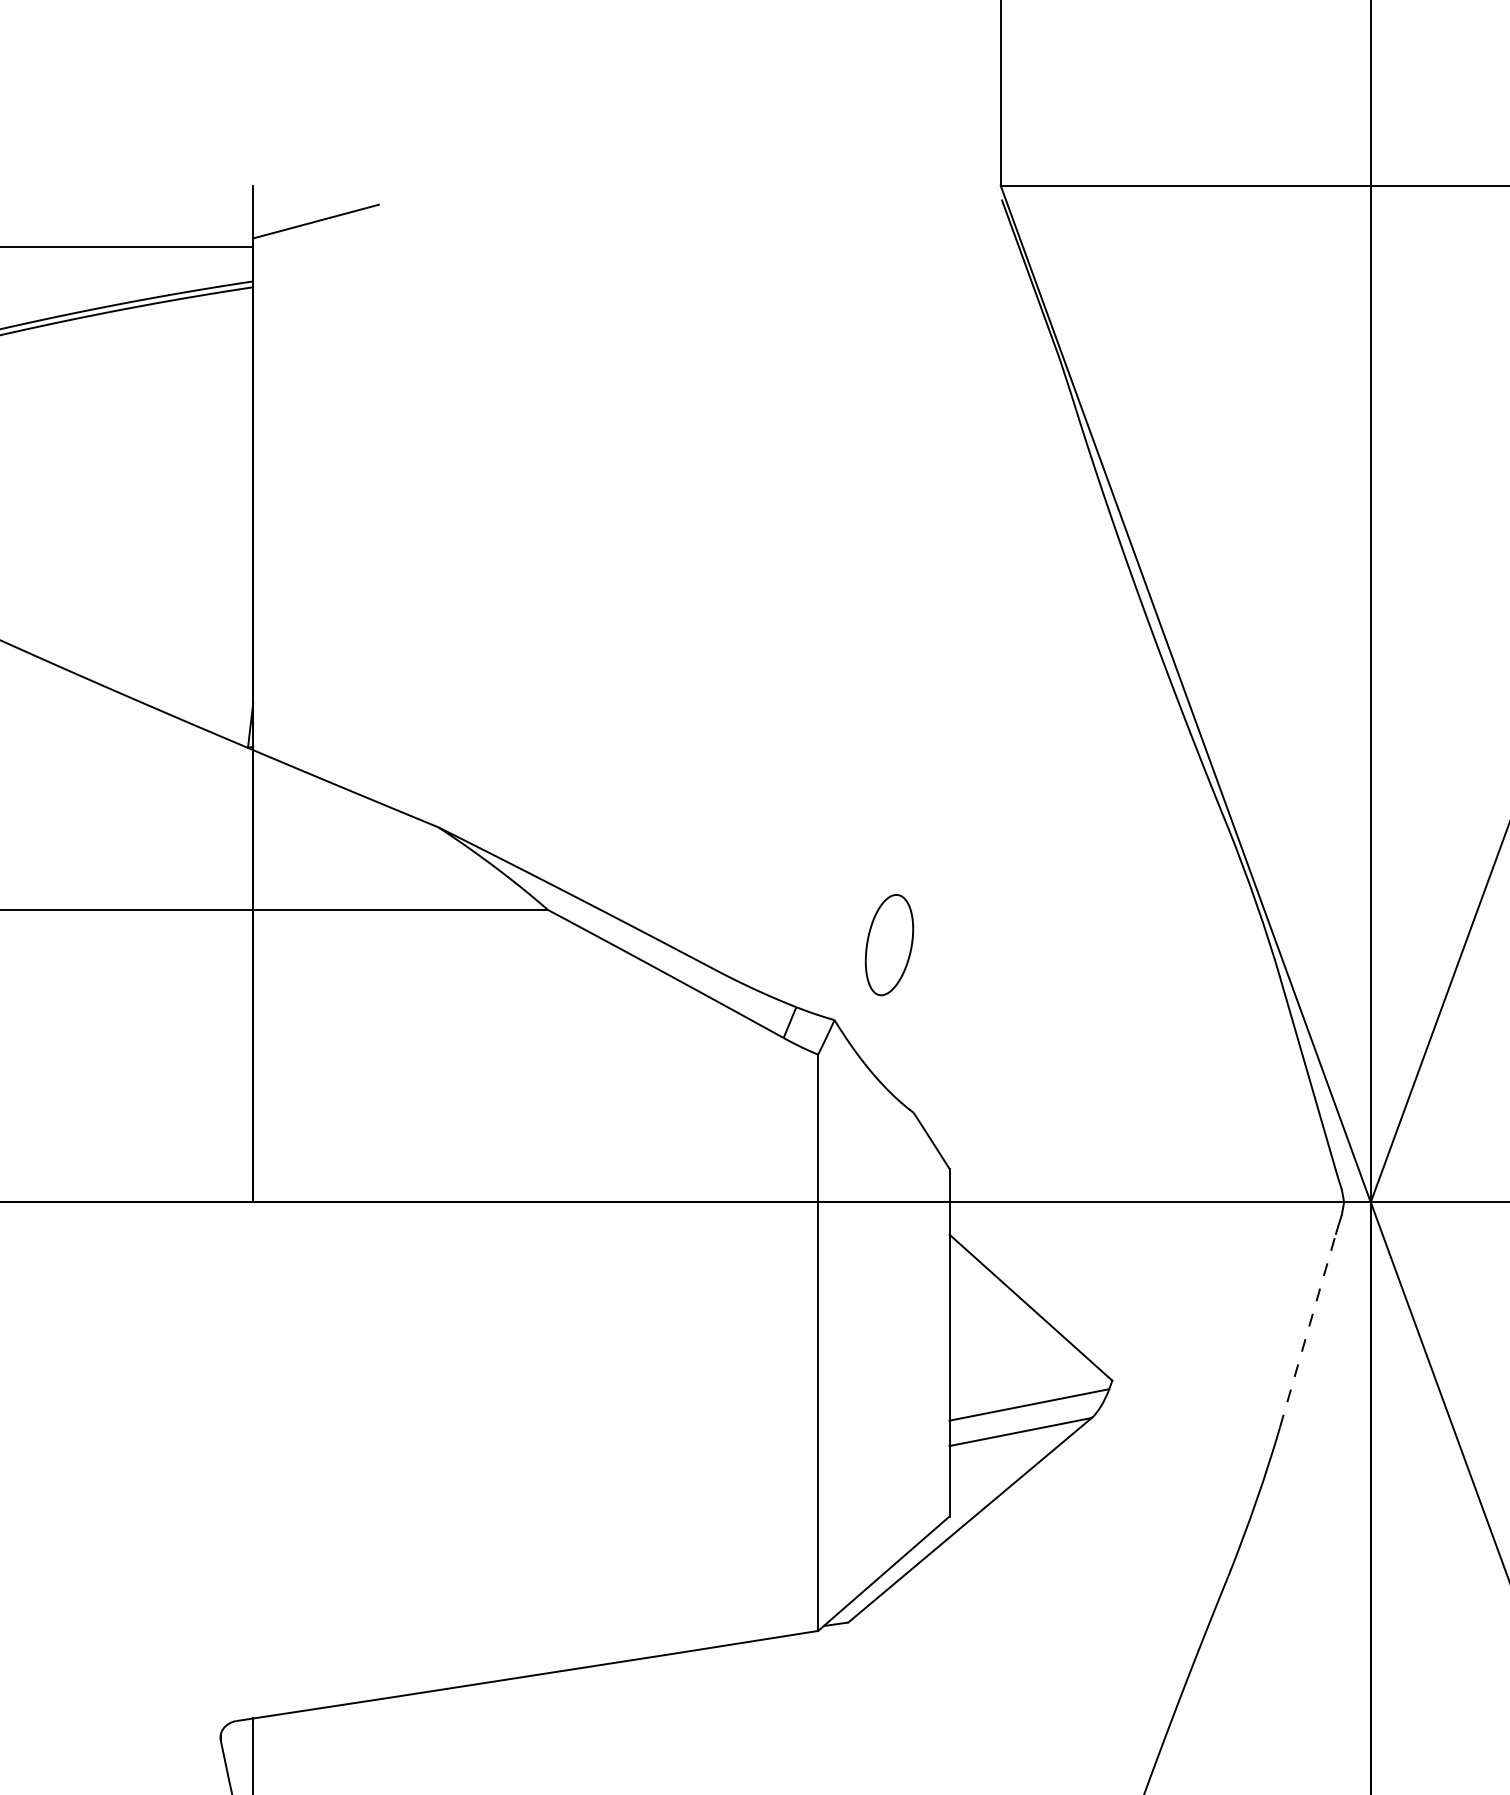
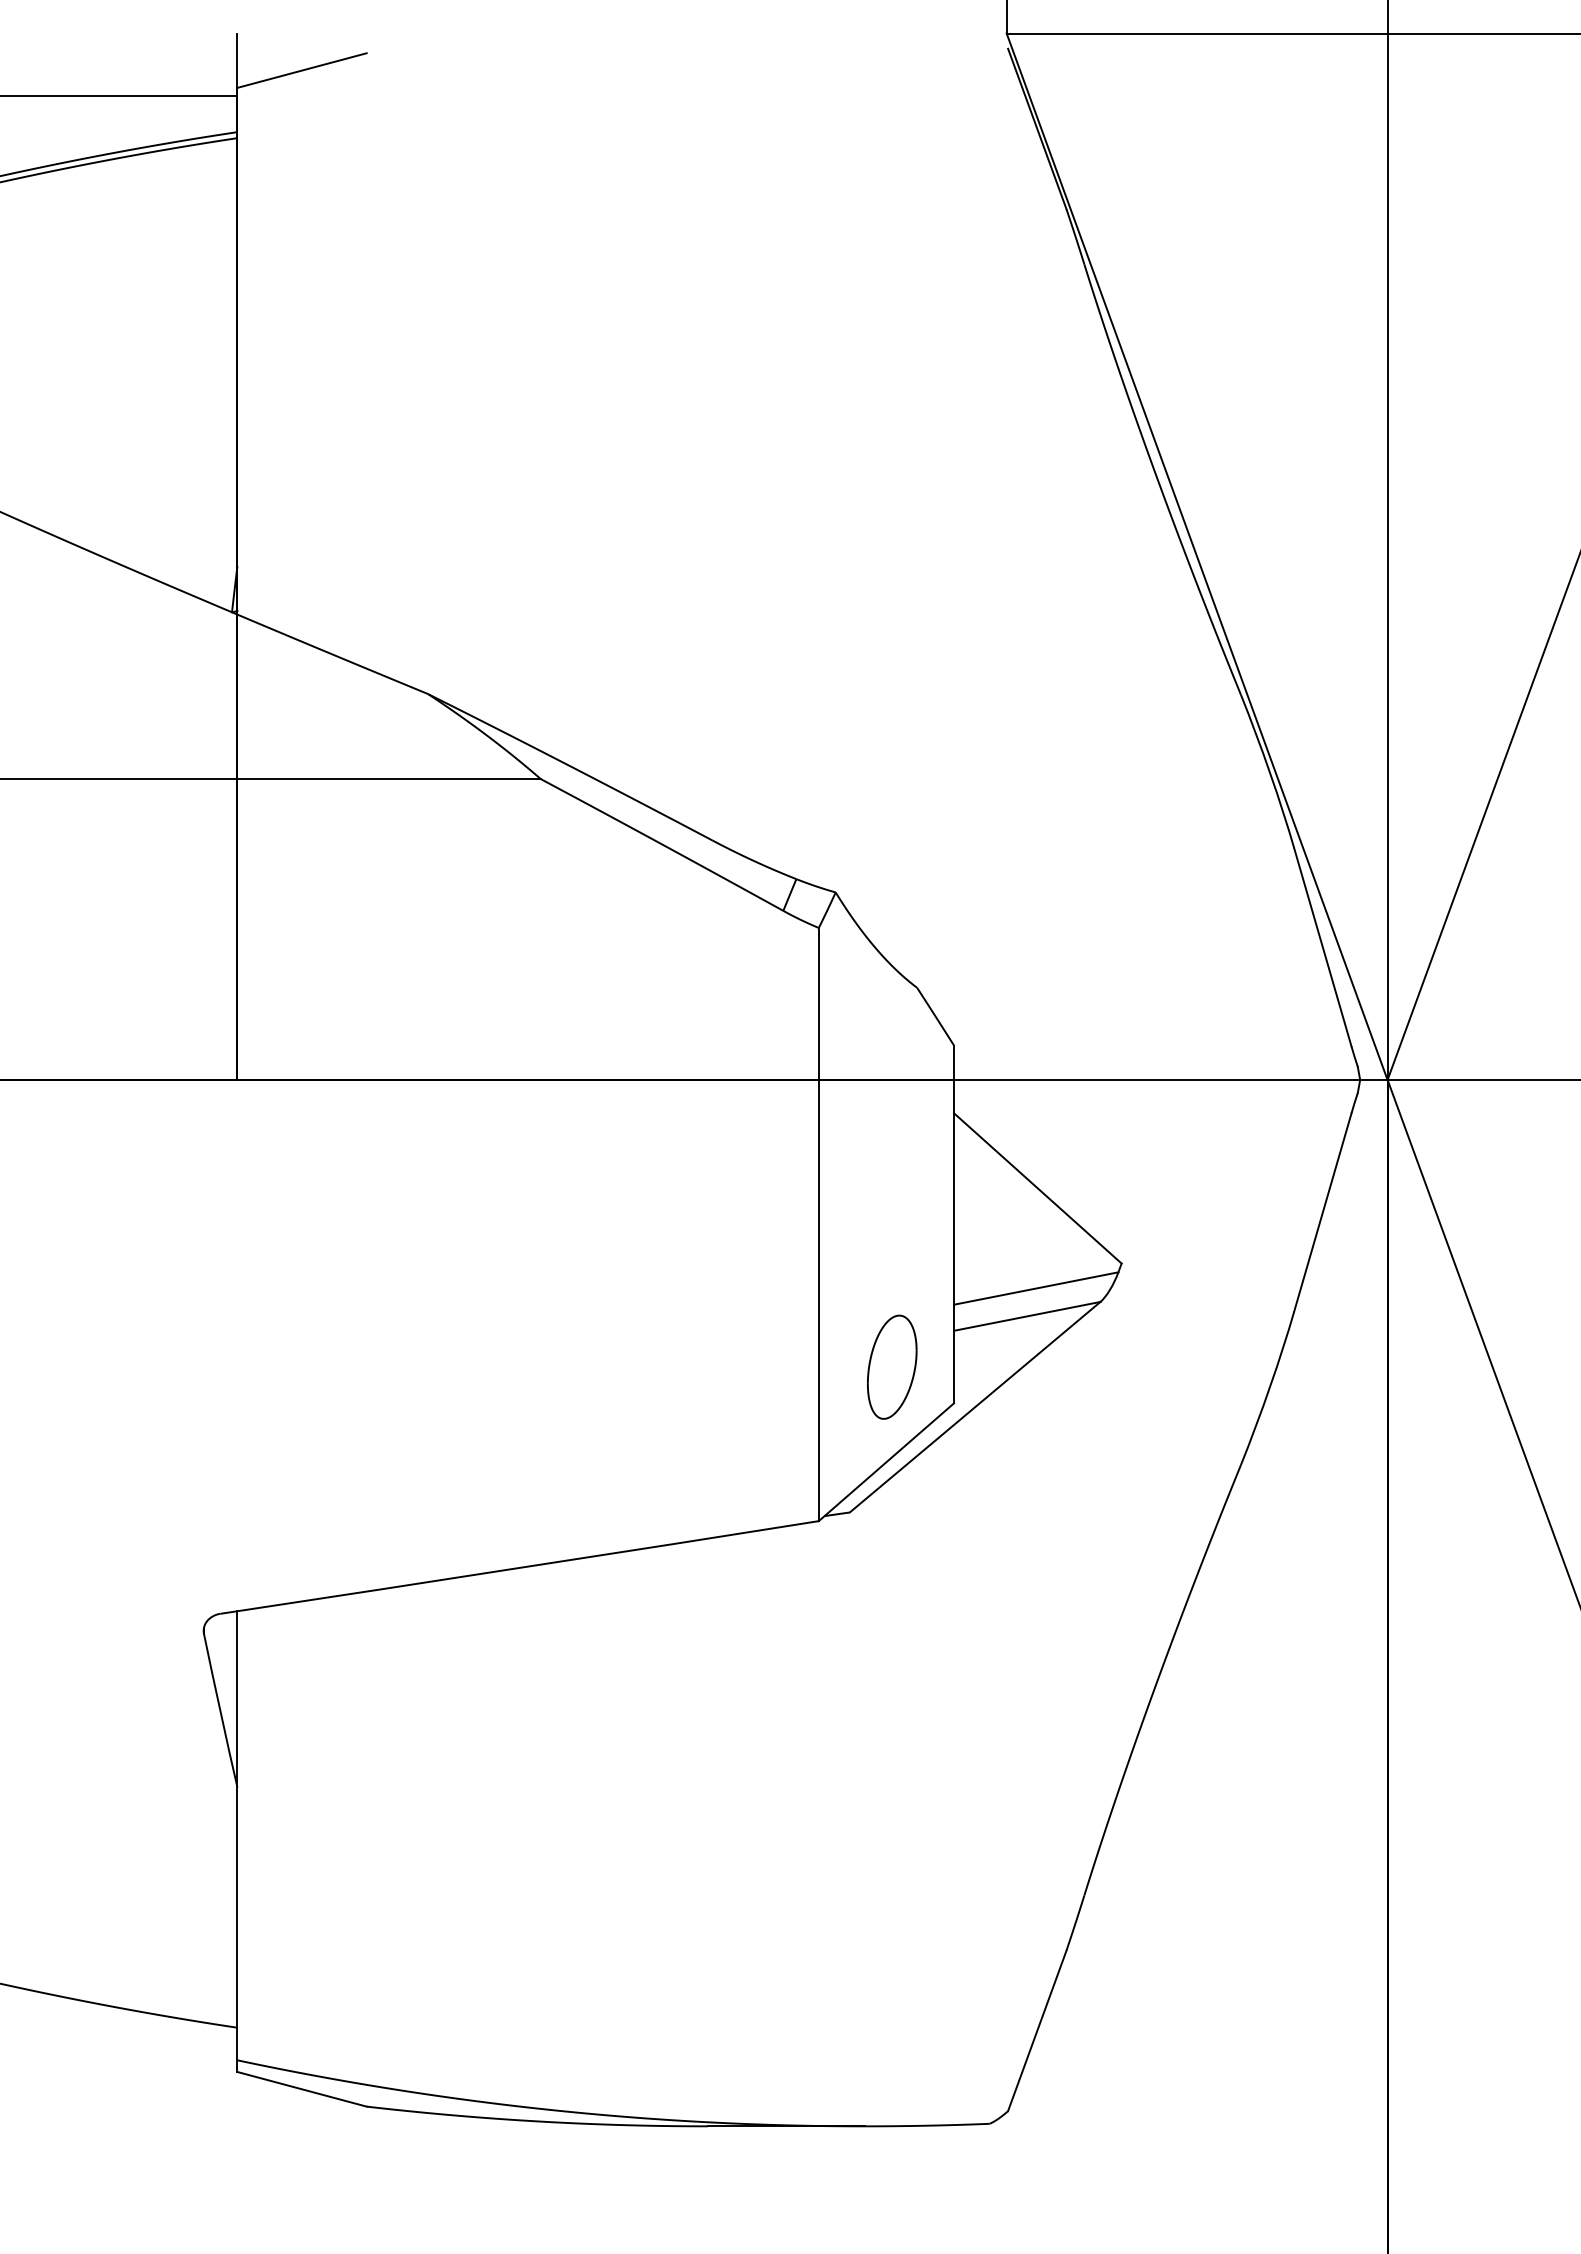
part: (889, 944) -> (892, 1366), moved
line: (1307, 1331) -> (1322, 1212), dashed -> solid

